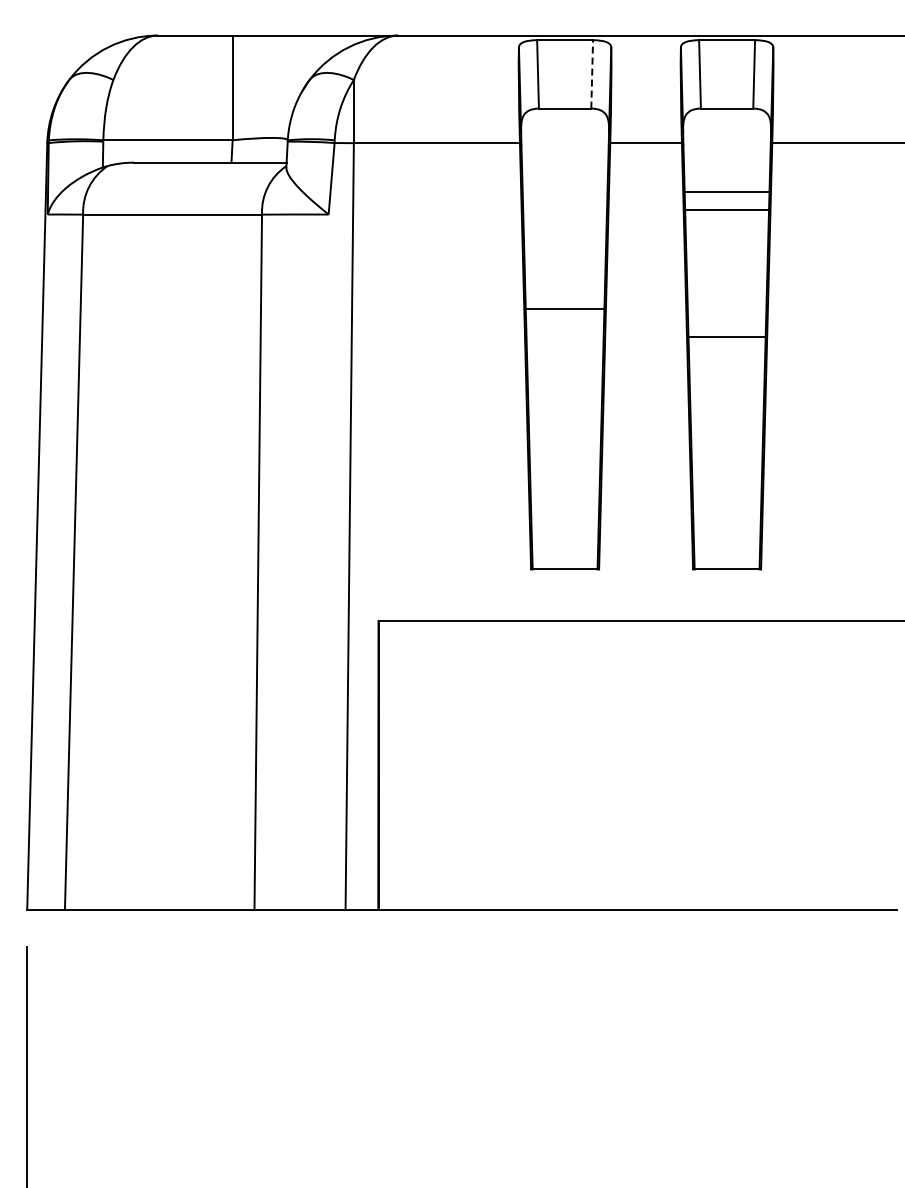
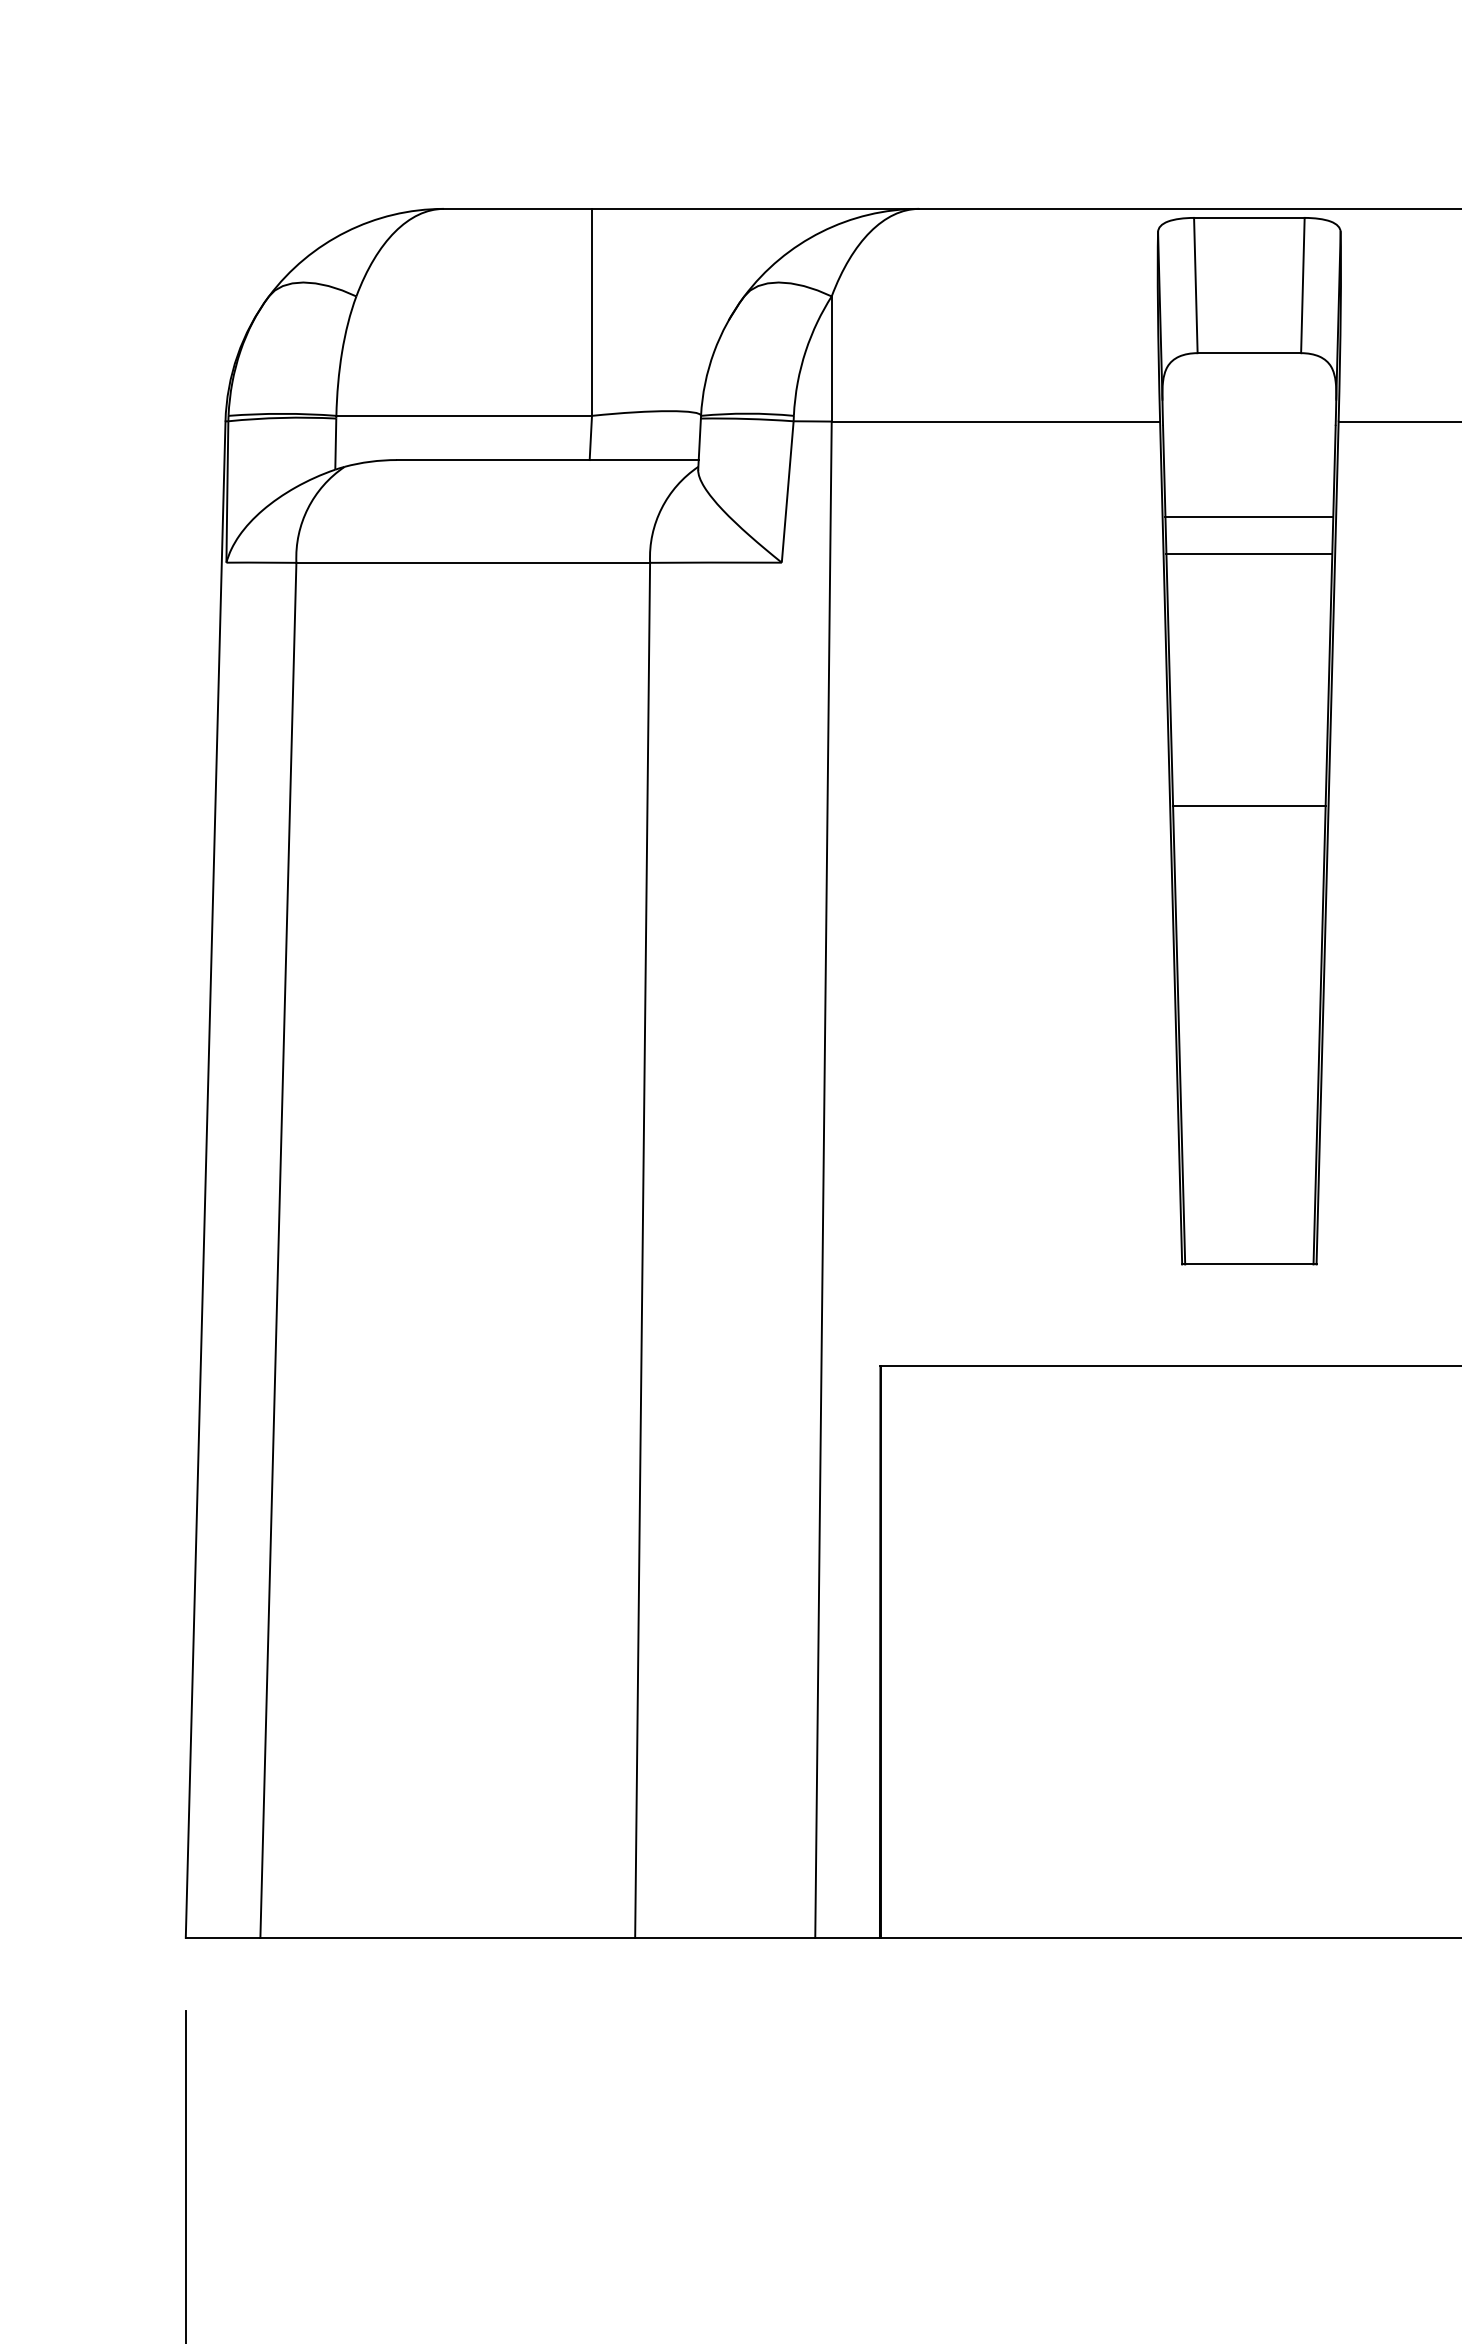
line: (592, 73) -> (1303, 283), dashed -> solid
line: (564, 191) -> (1248, 517), added
line: (565, 210) -> (1250, 554), added
line: (564, 309) -> (1248, 805), moved

